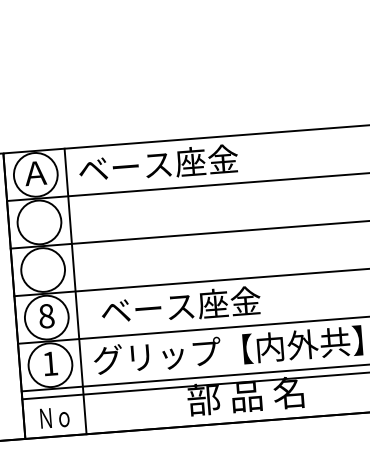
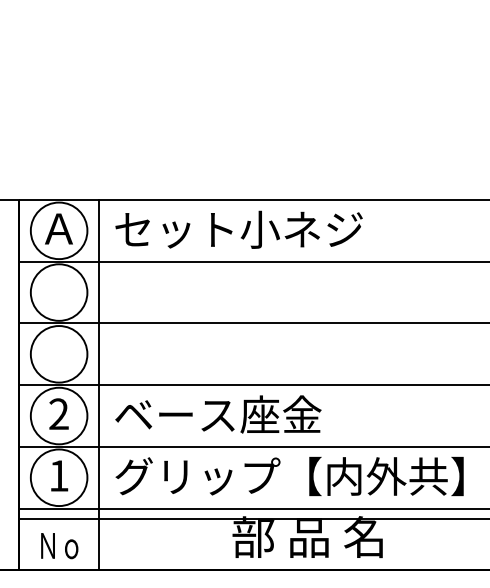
text: (174, 163) -> (238, 229), ベース座金 -> セット小ネジ
text: (181, 306) -> (218, 414), moved
text: (46, 316) -> (58, 414), 8 -> 2

